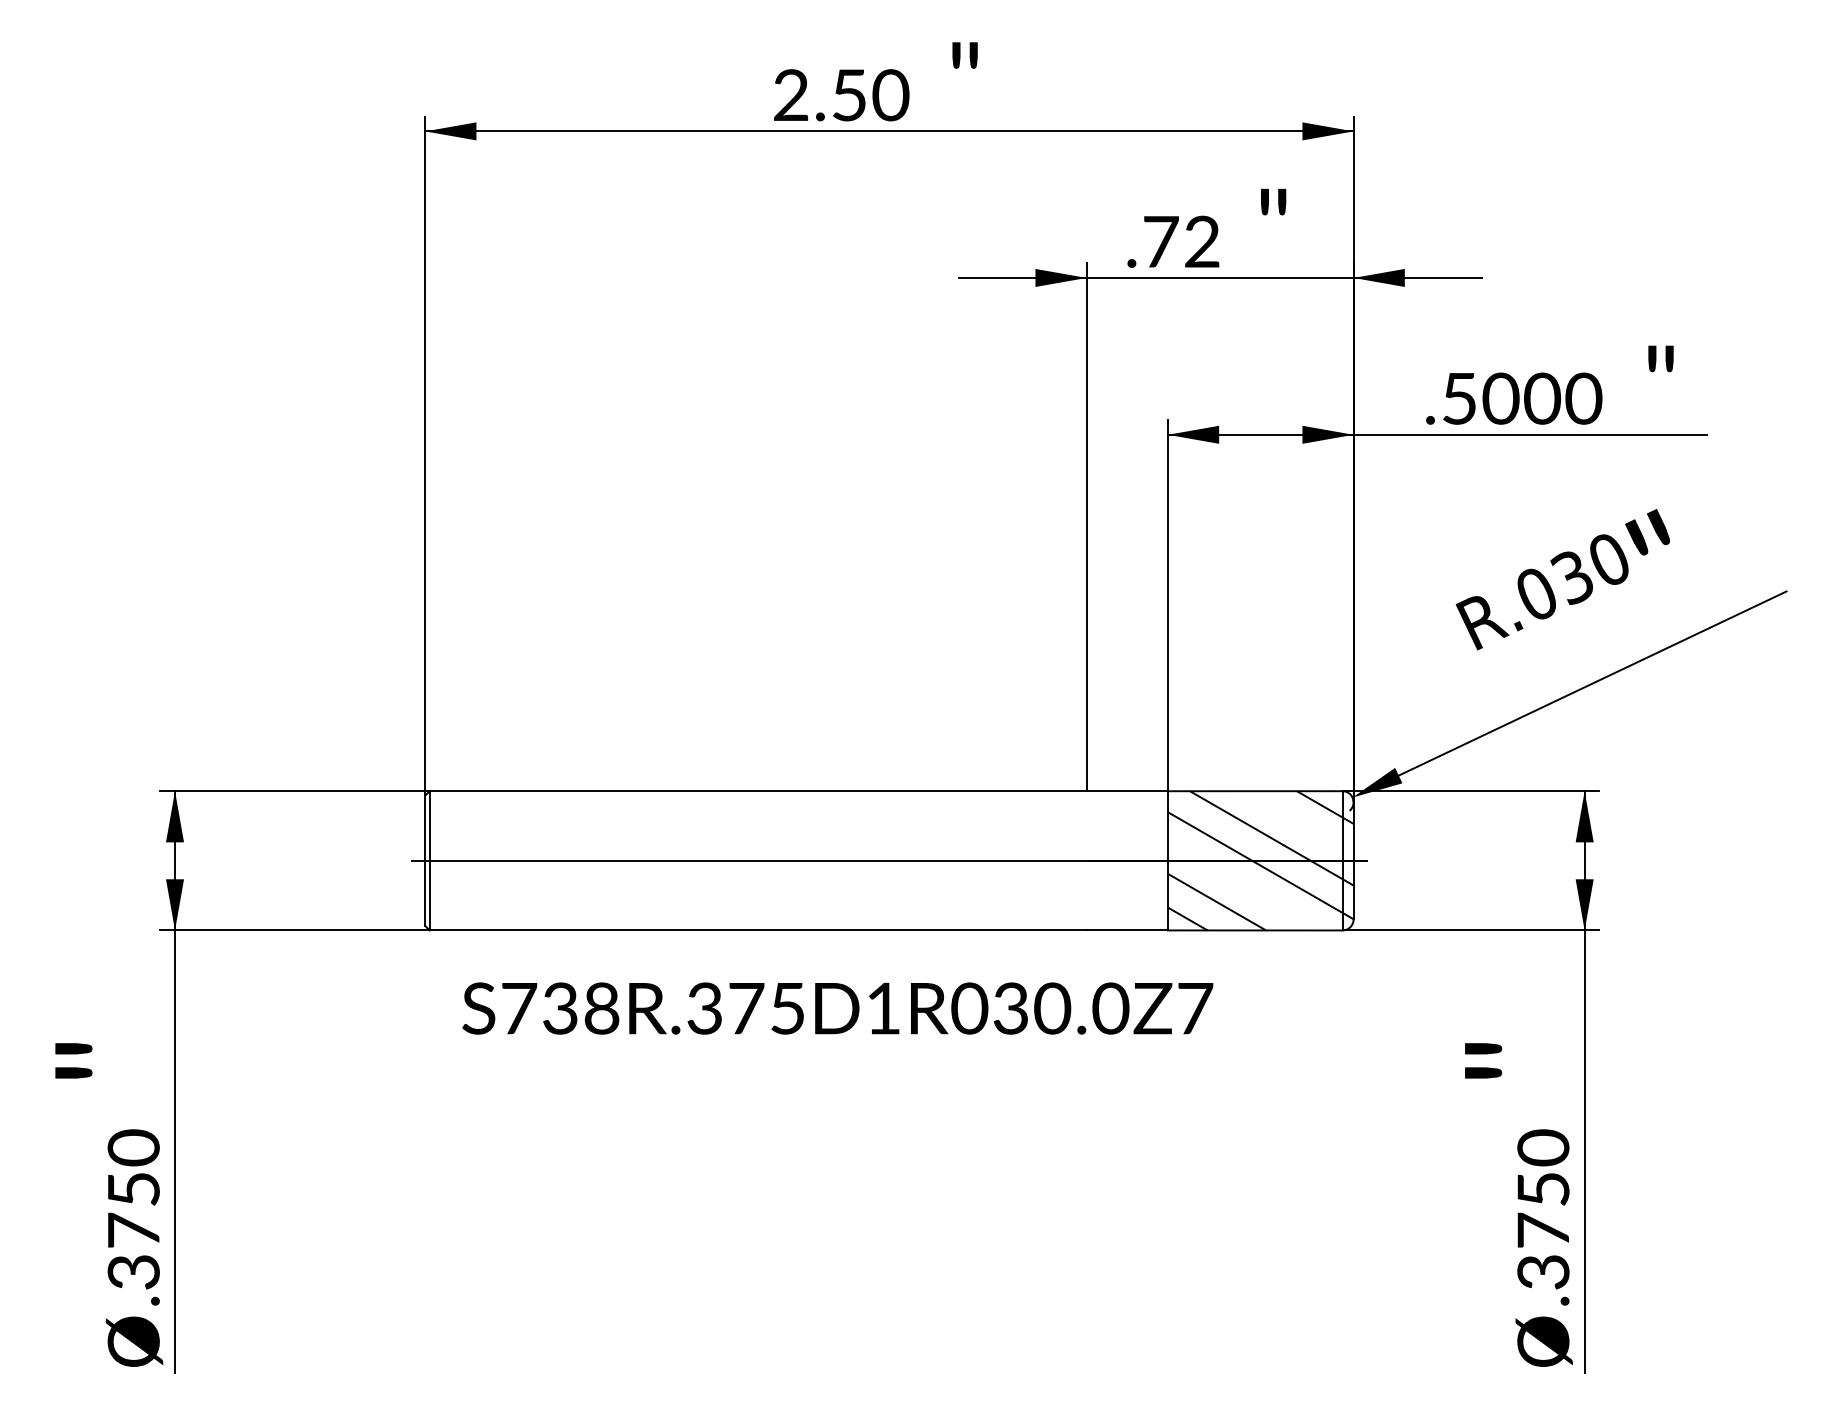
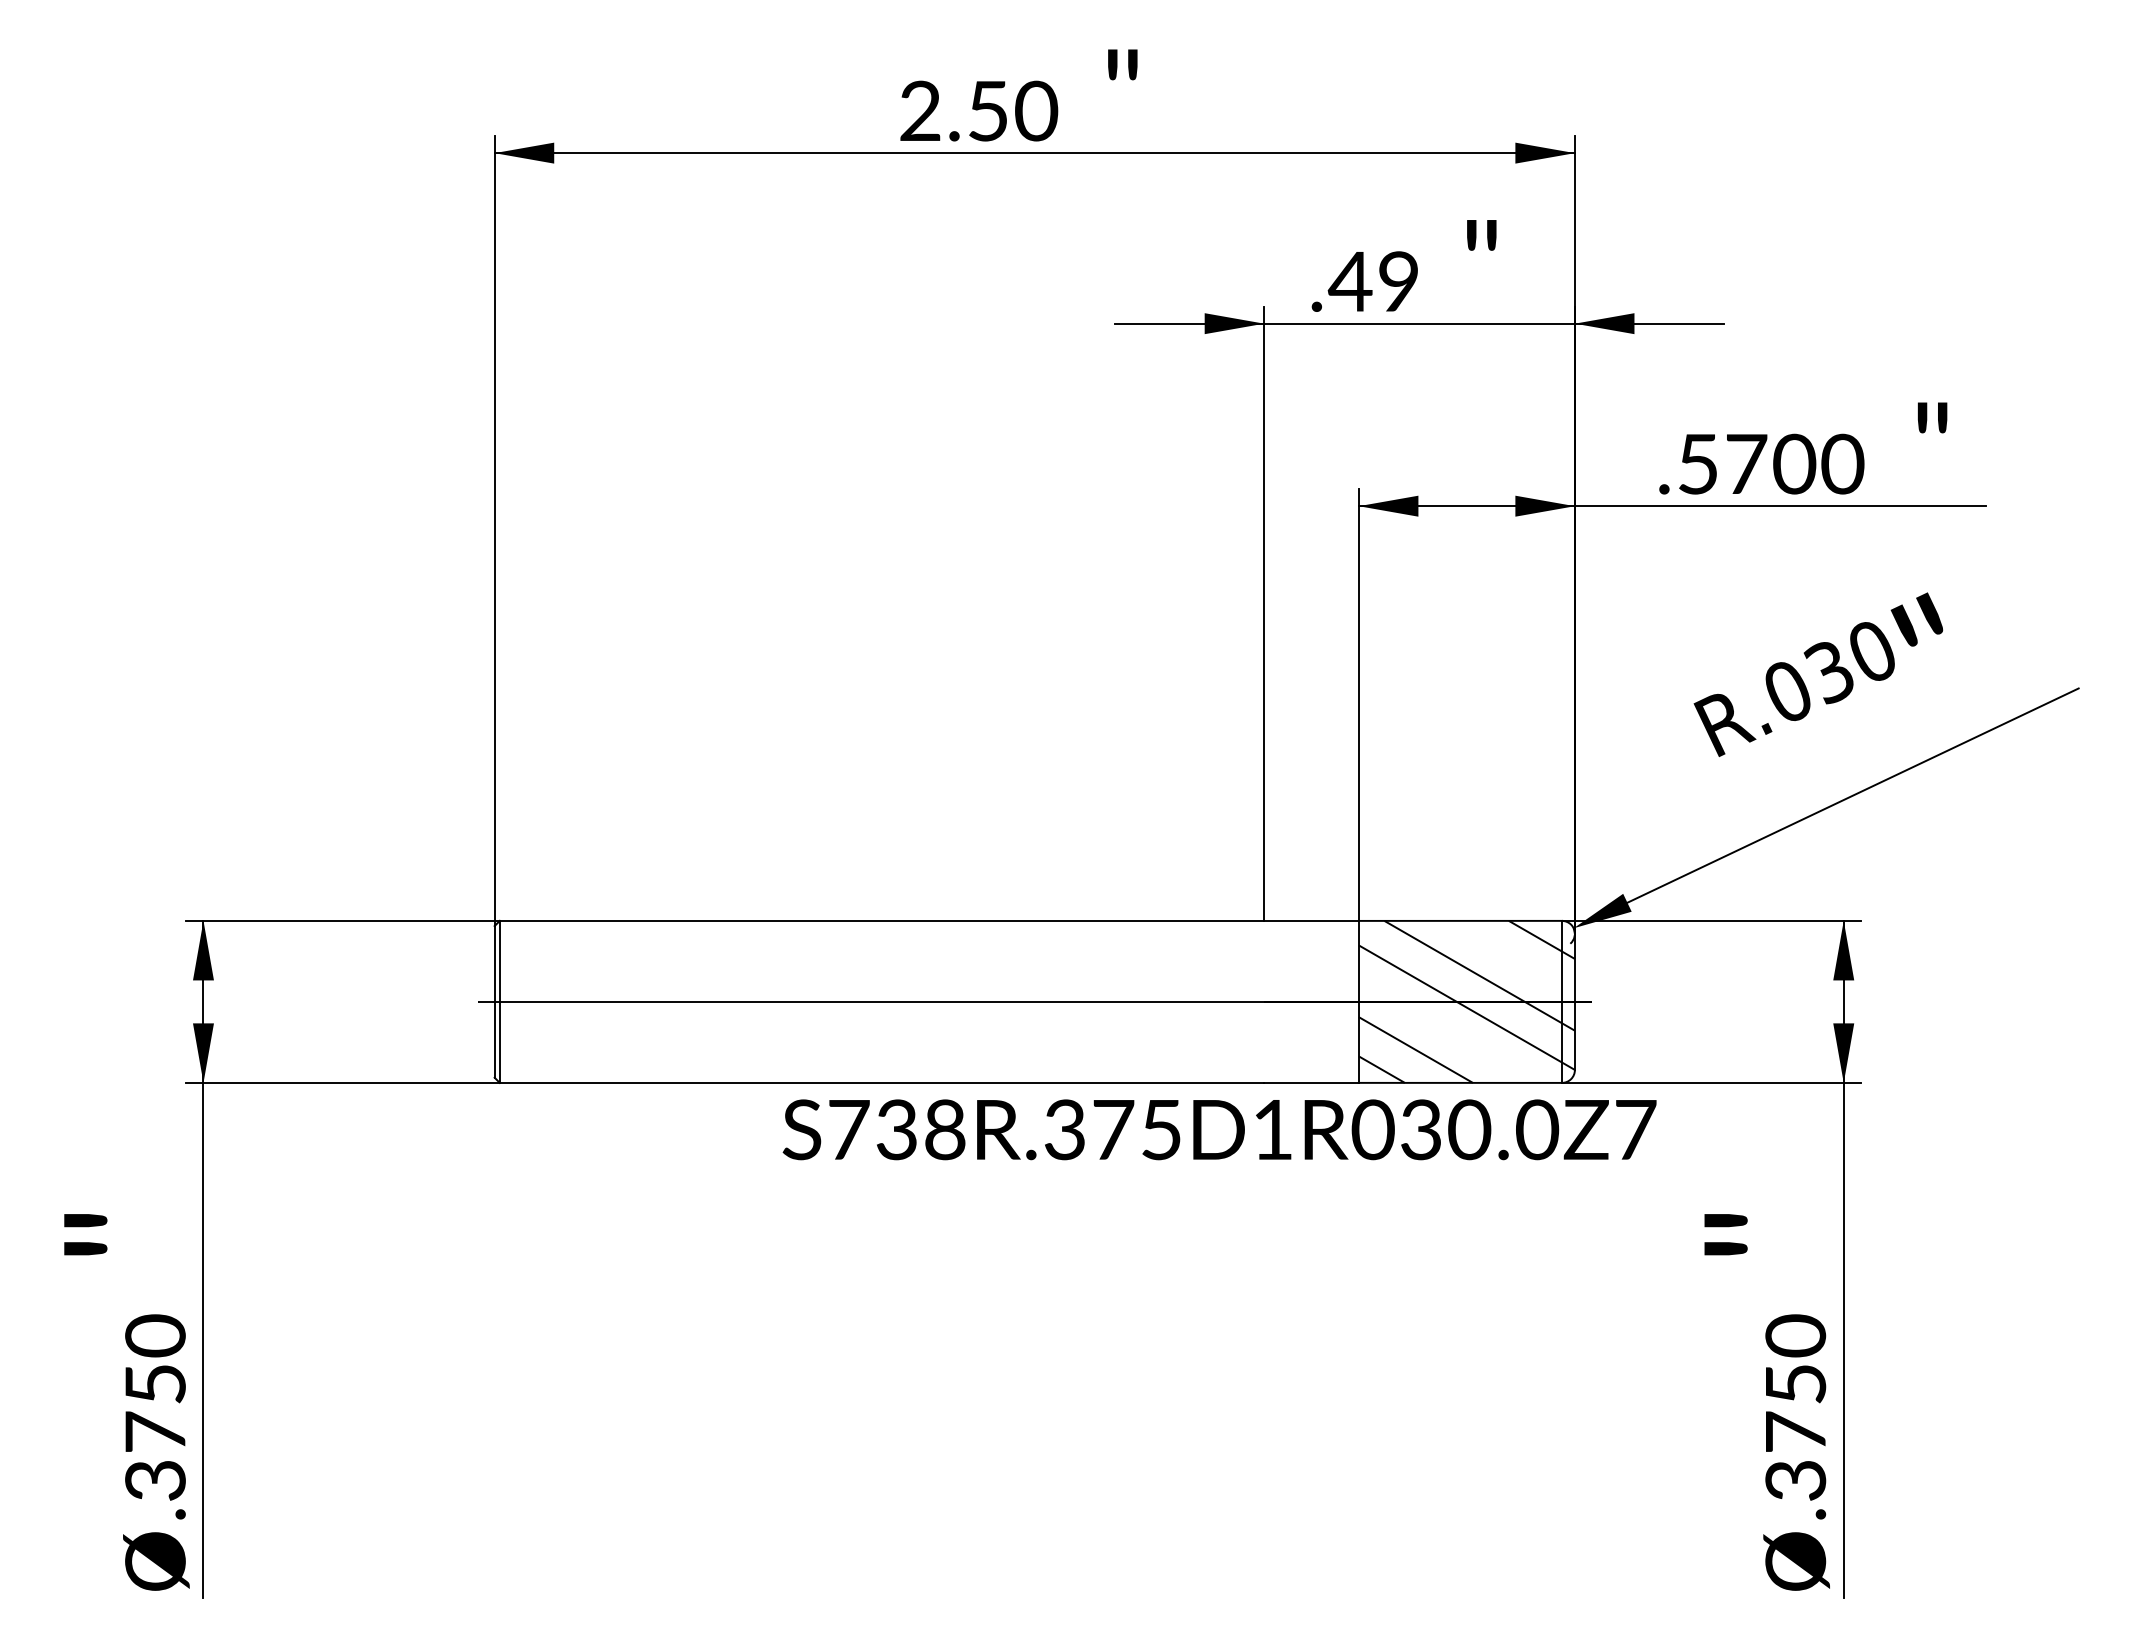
text: (1179, 241) -> (1372, 281), .72 -> .49
text: (1501, 398) -> (1746, 463), .5000 -> .5700
text: (837, 1008) -> (1219, 1129), moved

